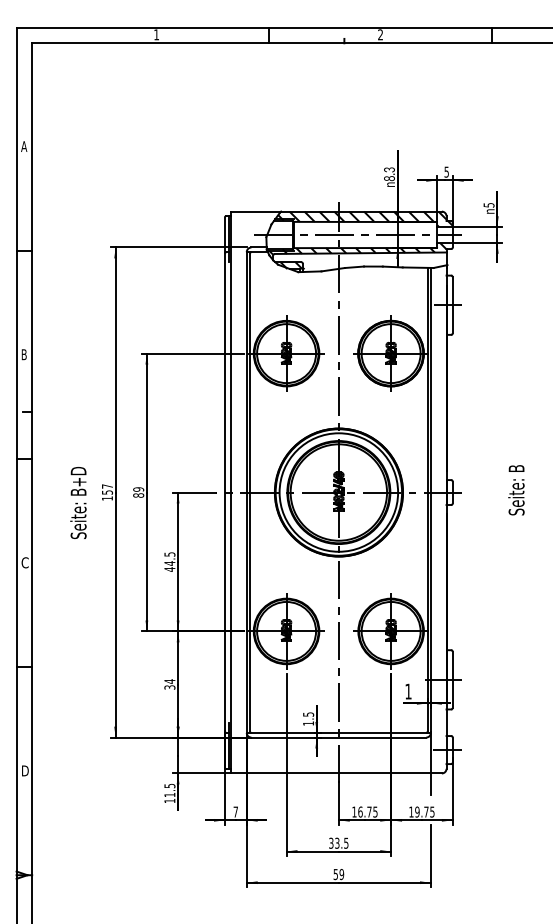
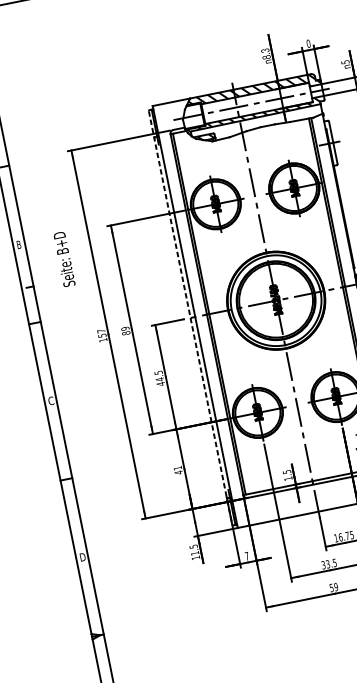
text: (446, 171) -> (308, 43), 5 -> 0
line: (224, 493) -> (190, 318), solid -> dashed
text: (78, 502) -> (64, 259), moved
text: (169, 684) -> (178, 470), 34 -> 41

